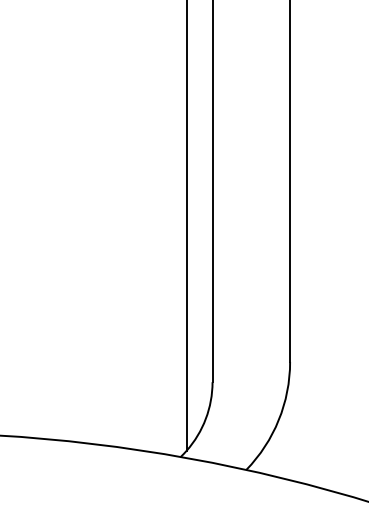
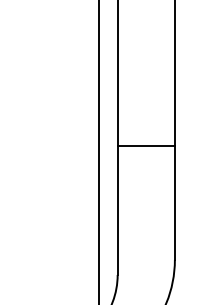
line: (251, 206) -> (146, 145), added

